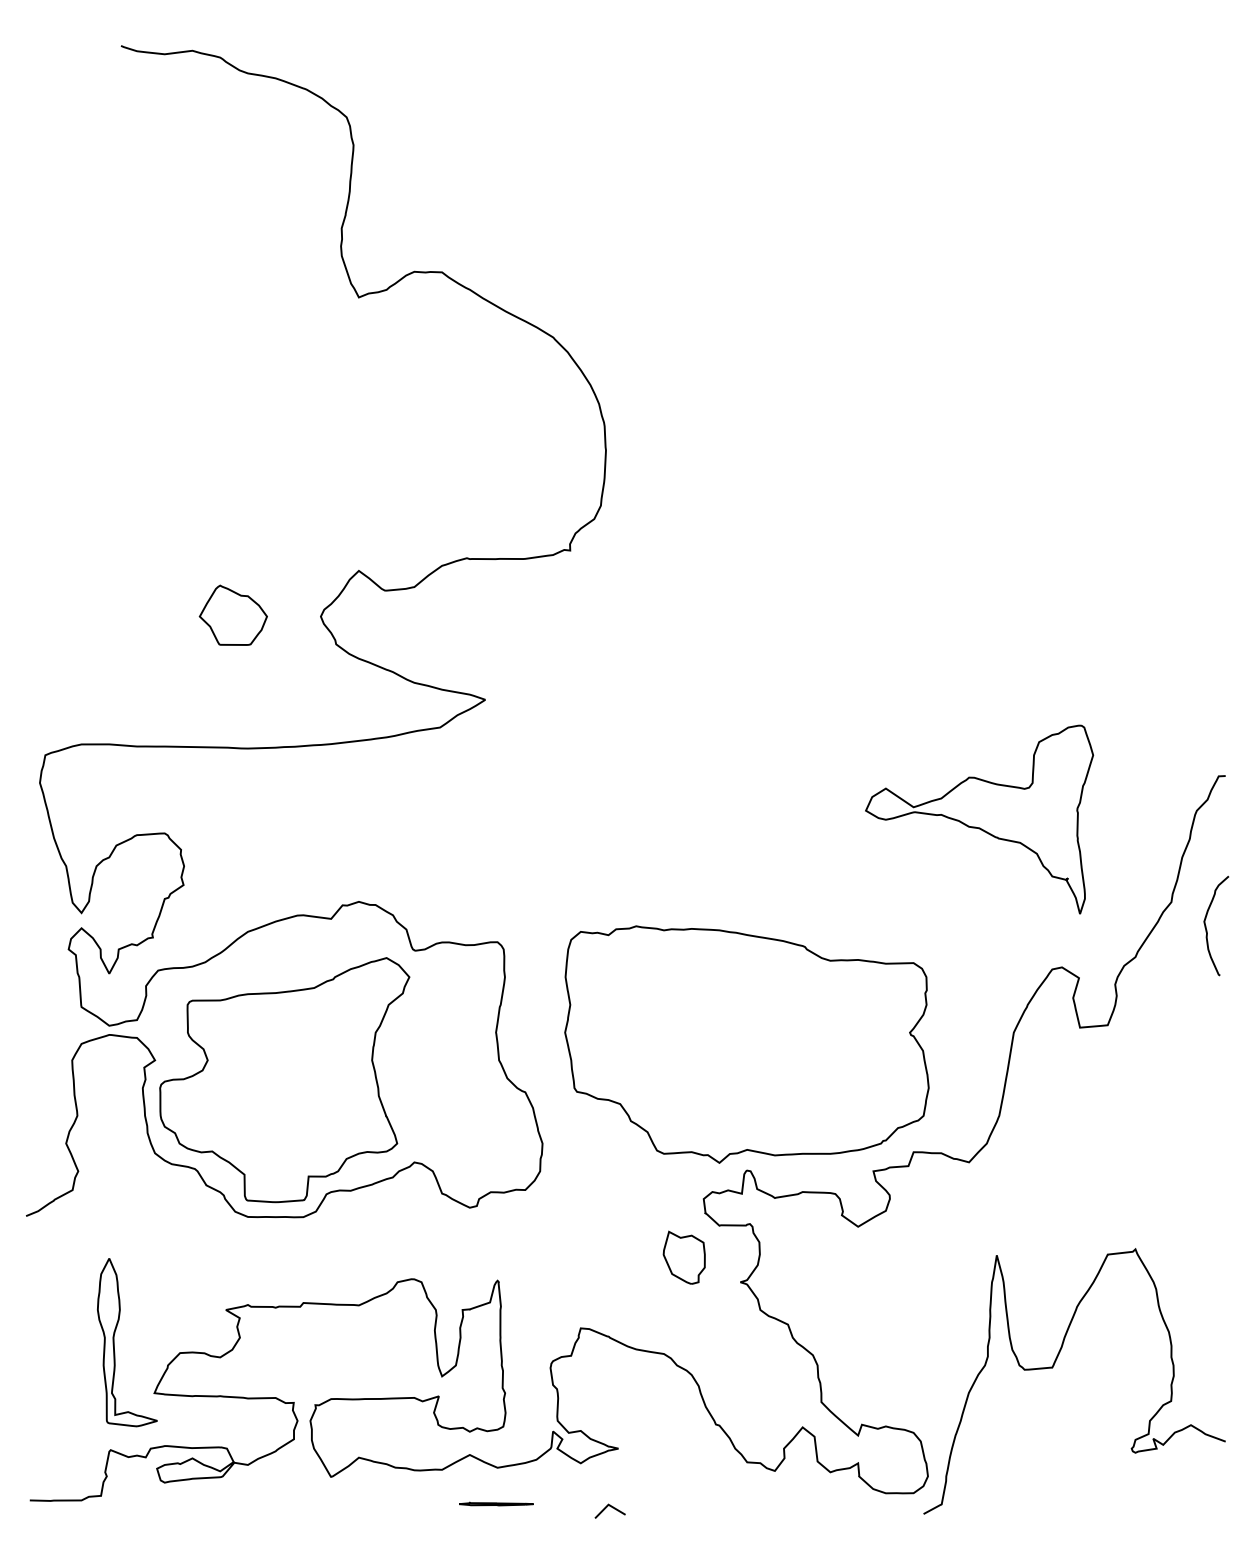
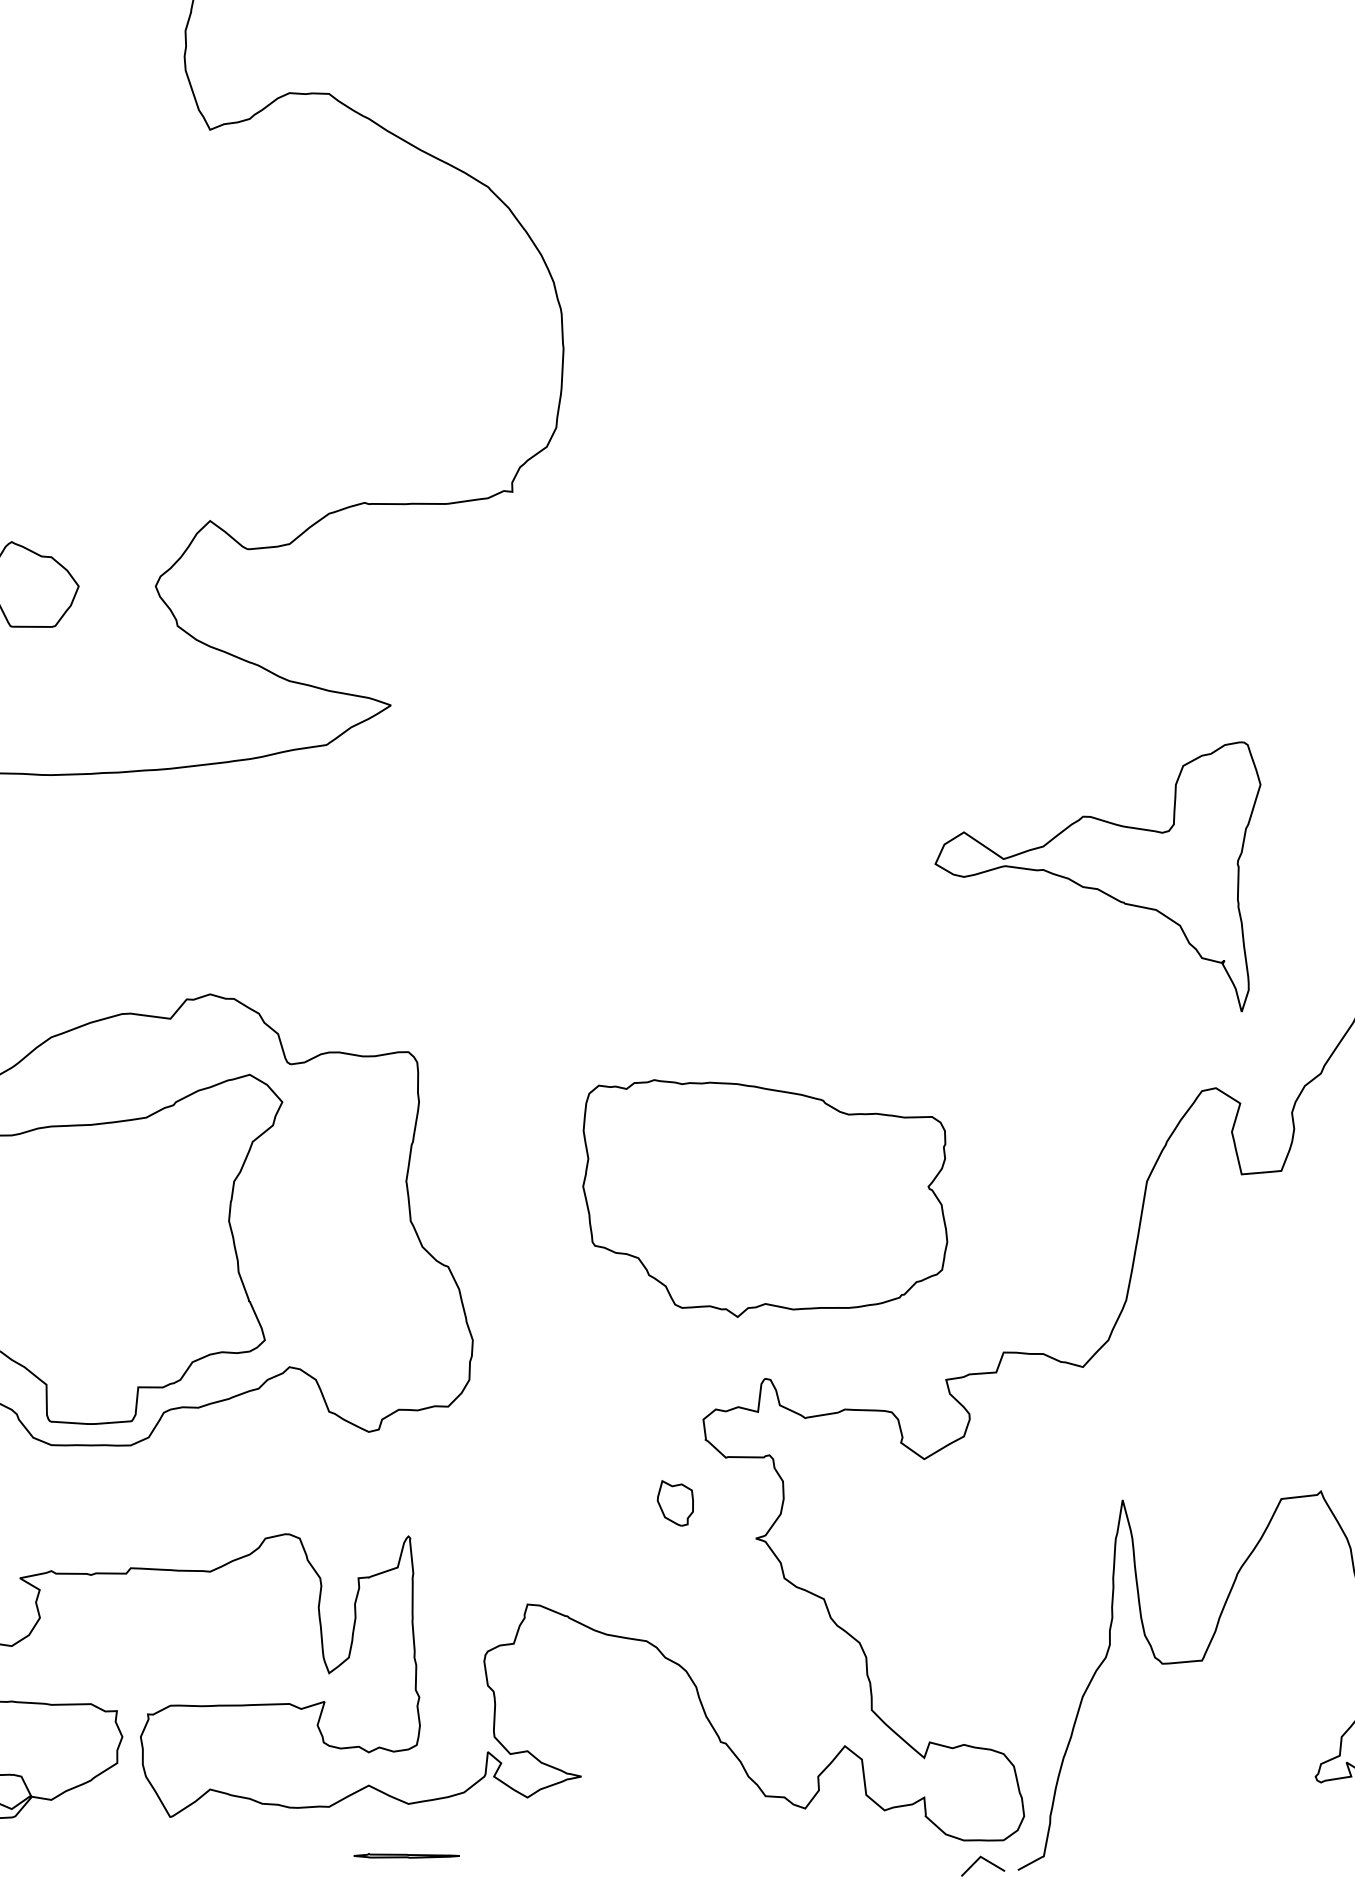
part: (746, 1044) -> (764, 1198), size x0.7
part: (683, 1257) -> (674, 1503), size x0.6
line: (607, 1507) -> (979, 1860), moved

